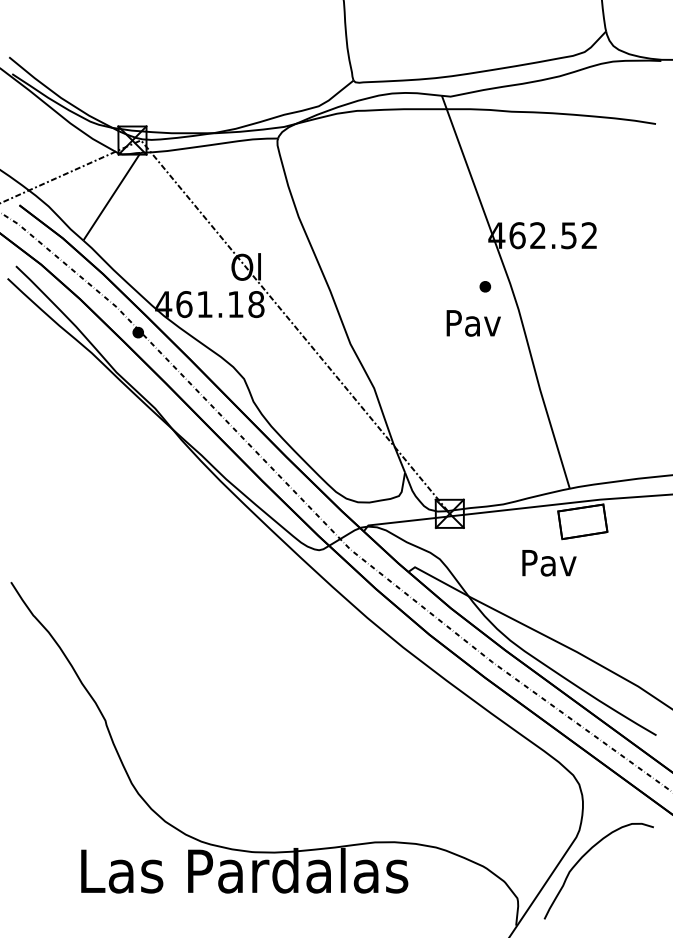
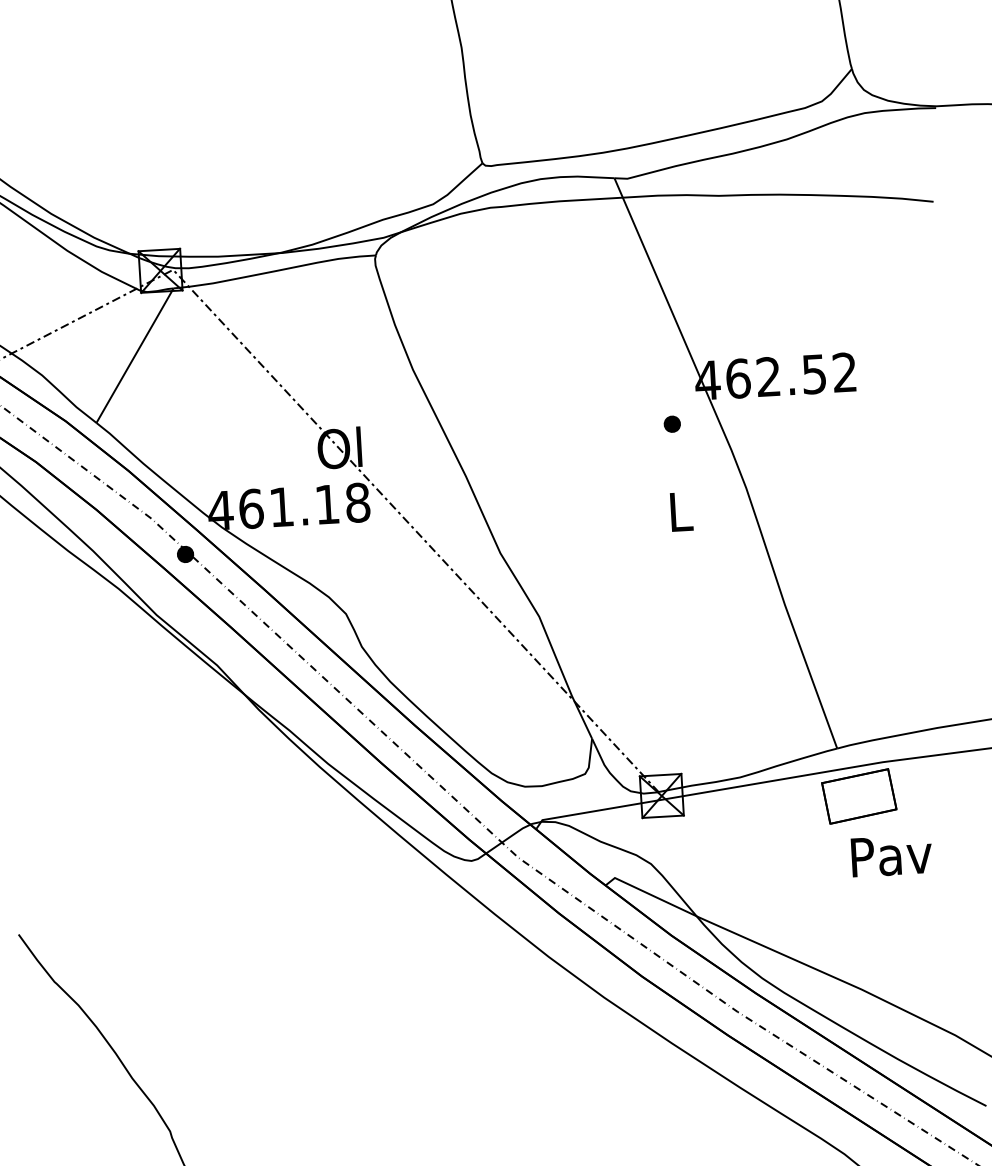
part: (485, 286) -> (672, 423), moved
text: (473, 323) -> (680, 512), Pav -> L
text: (549, 563) -> (891, 856), moved

